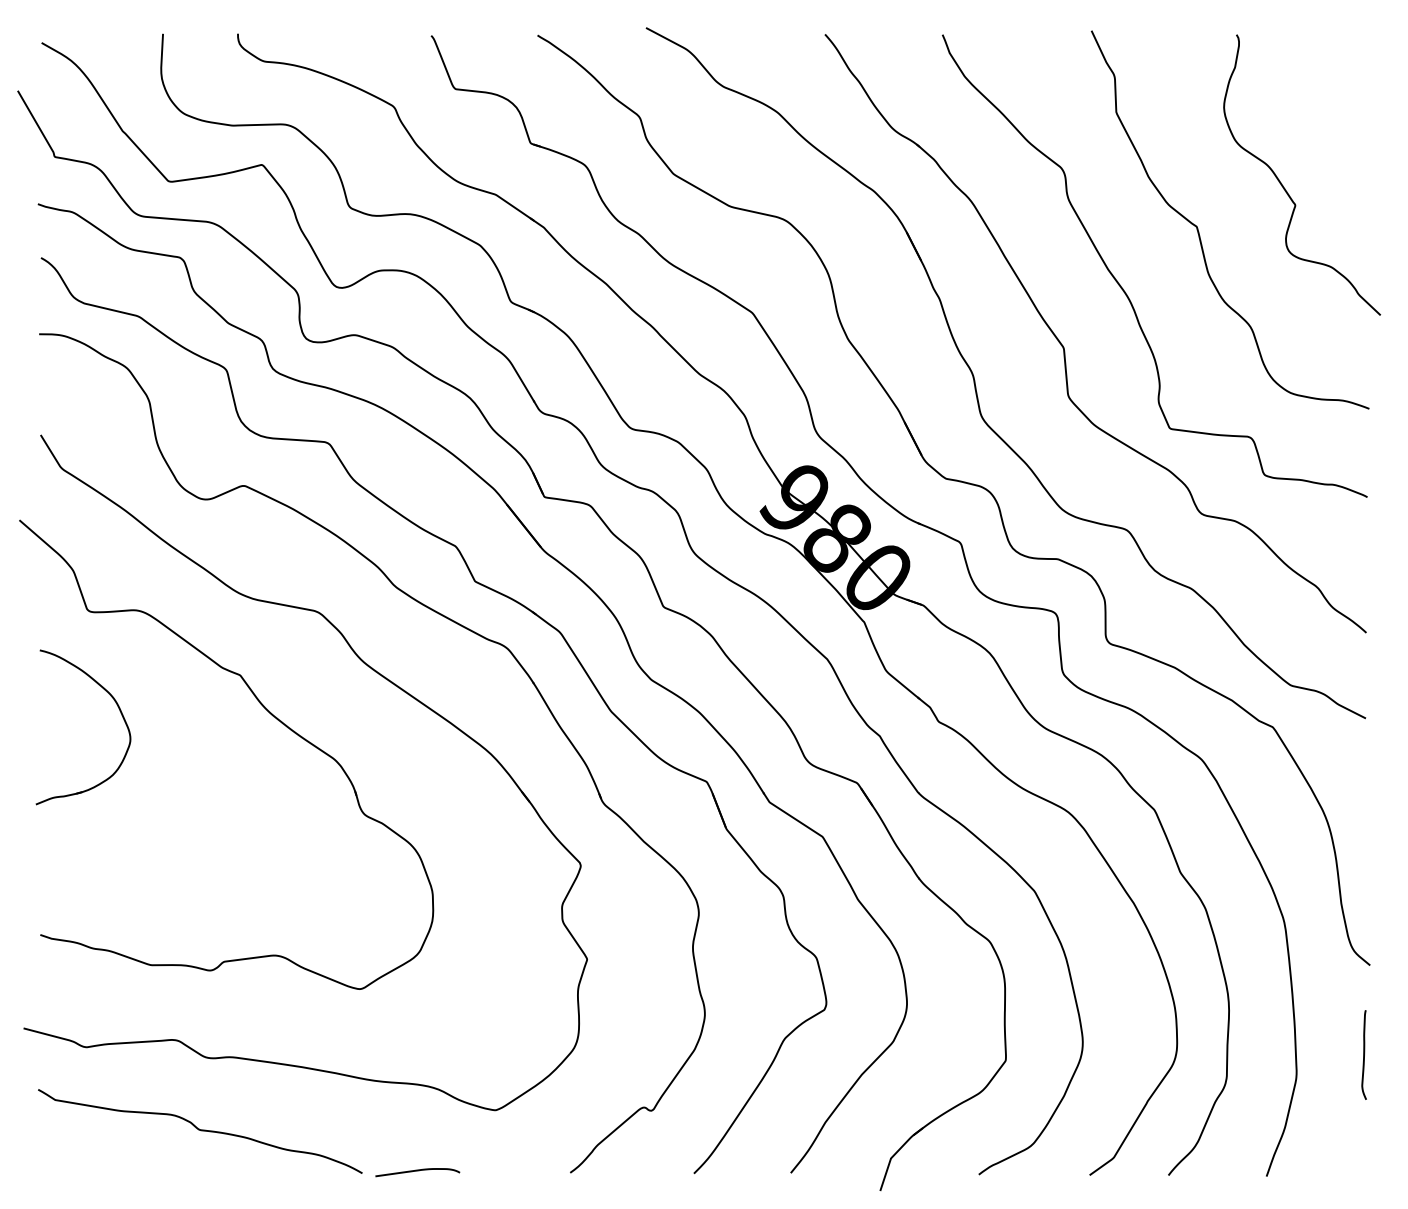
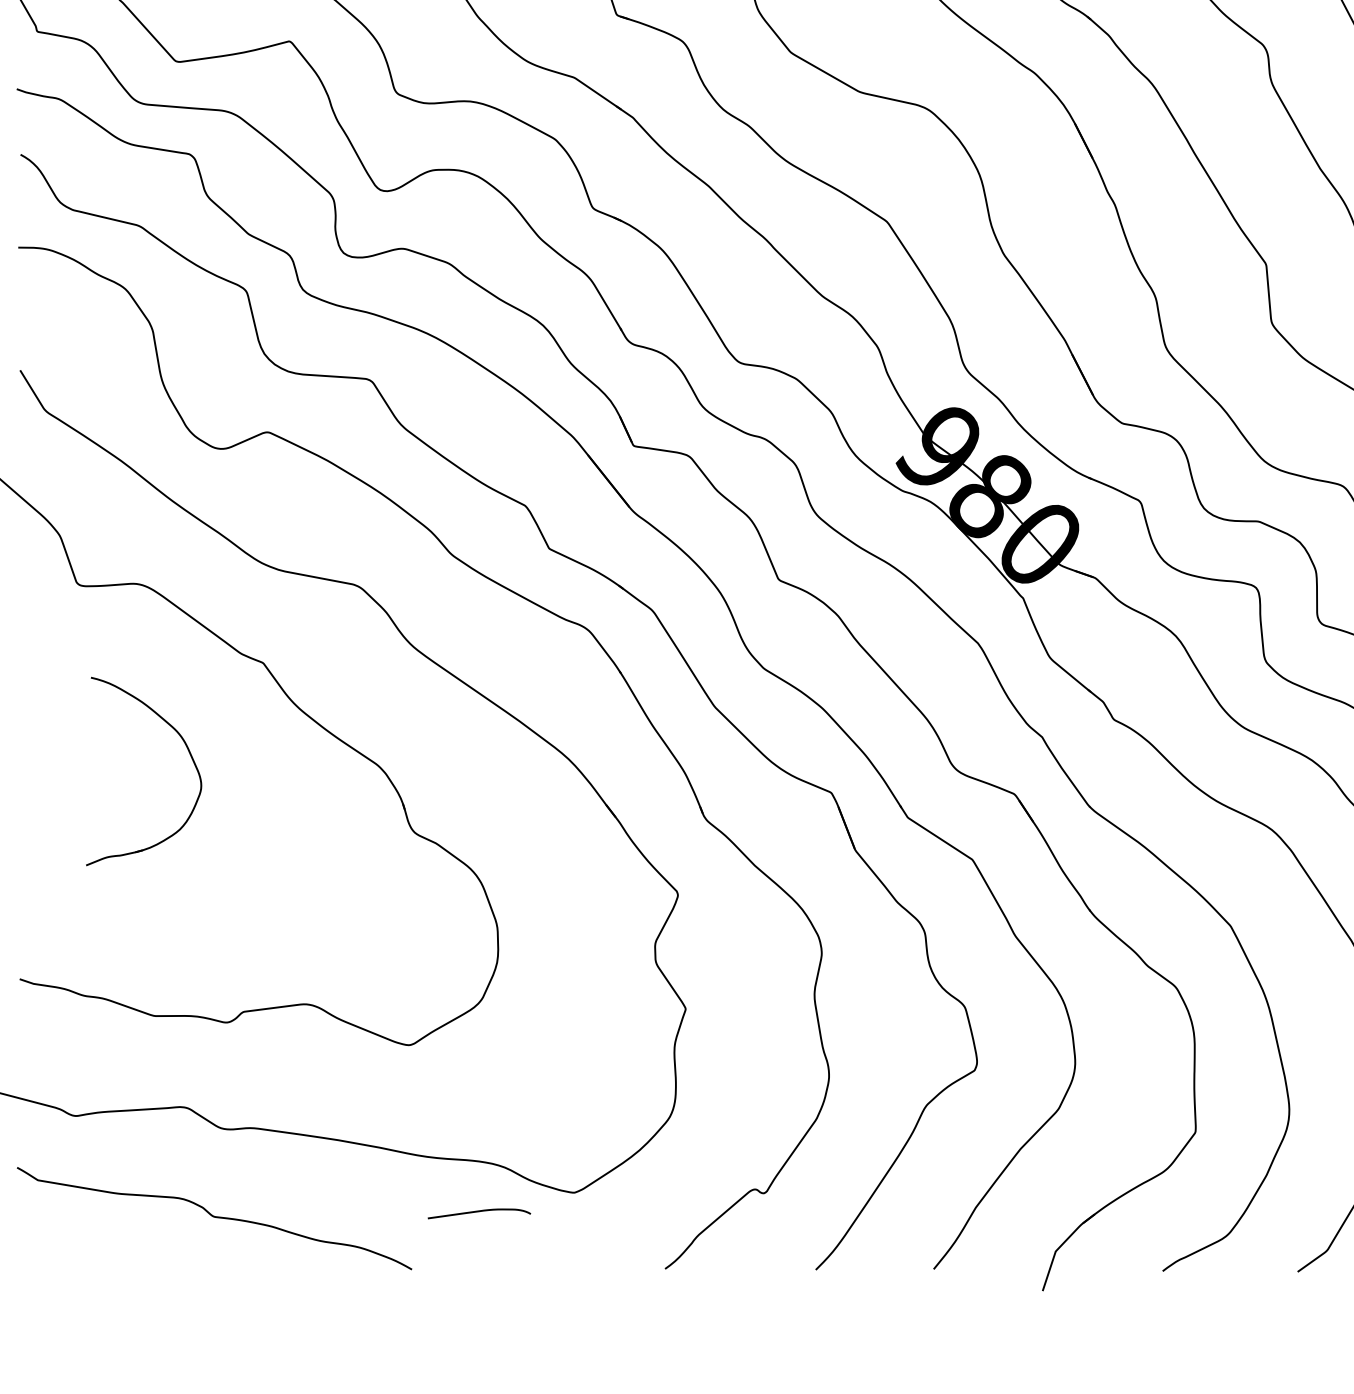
part: (119, 711) -> (187, 752), moved
curve: (417, 1171) -> (479, 1212), moved

